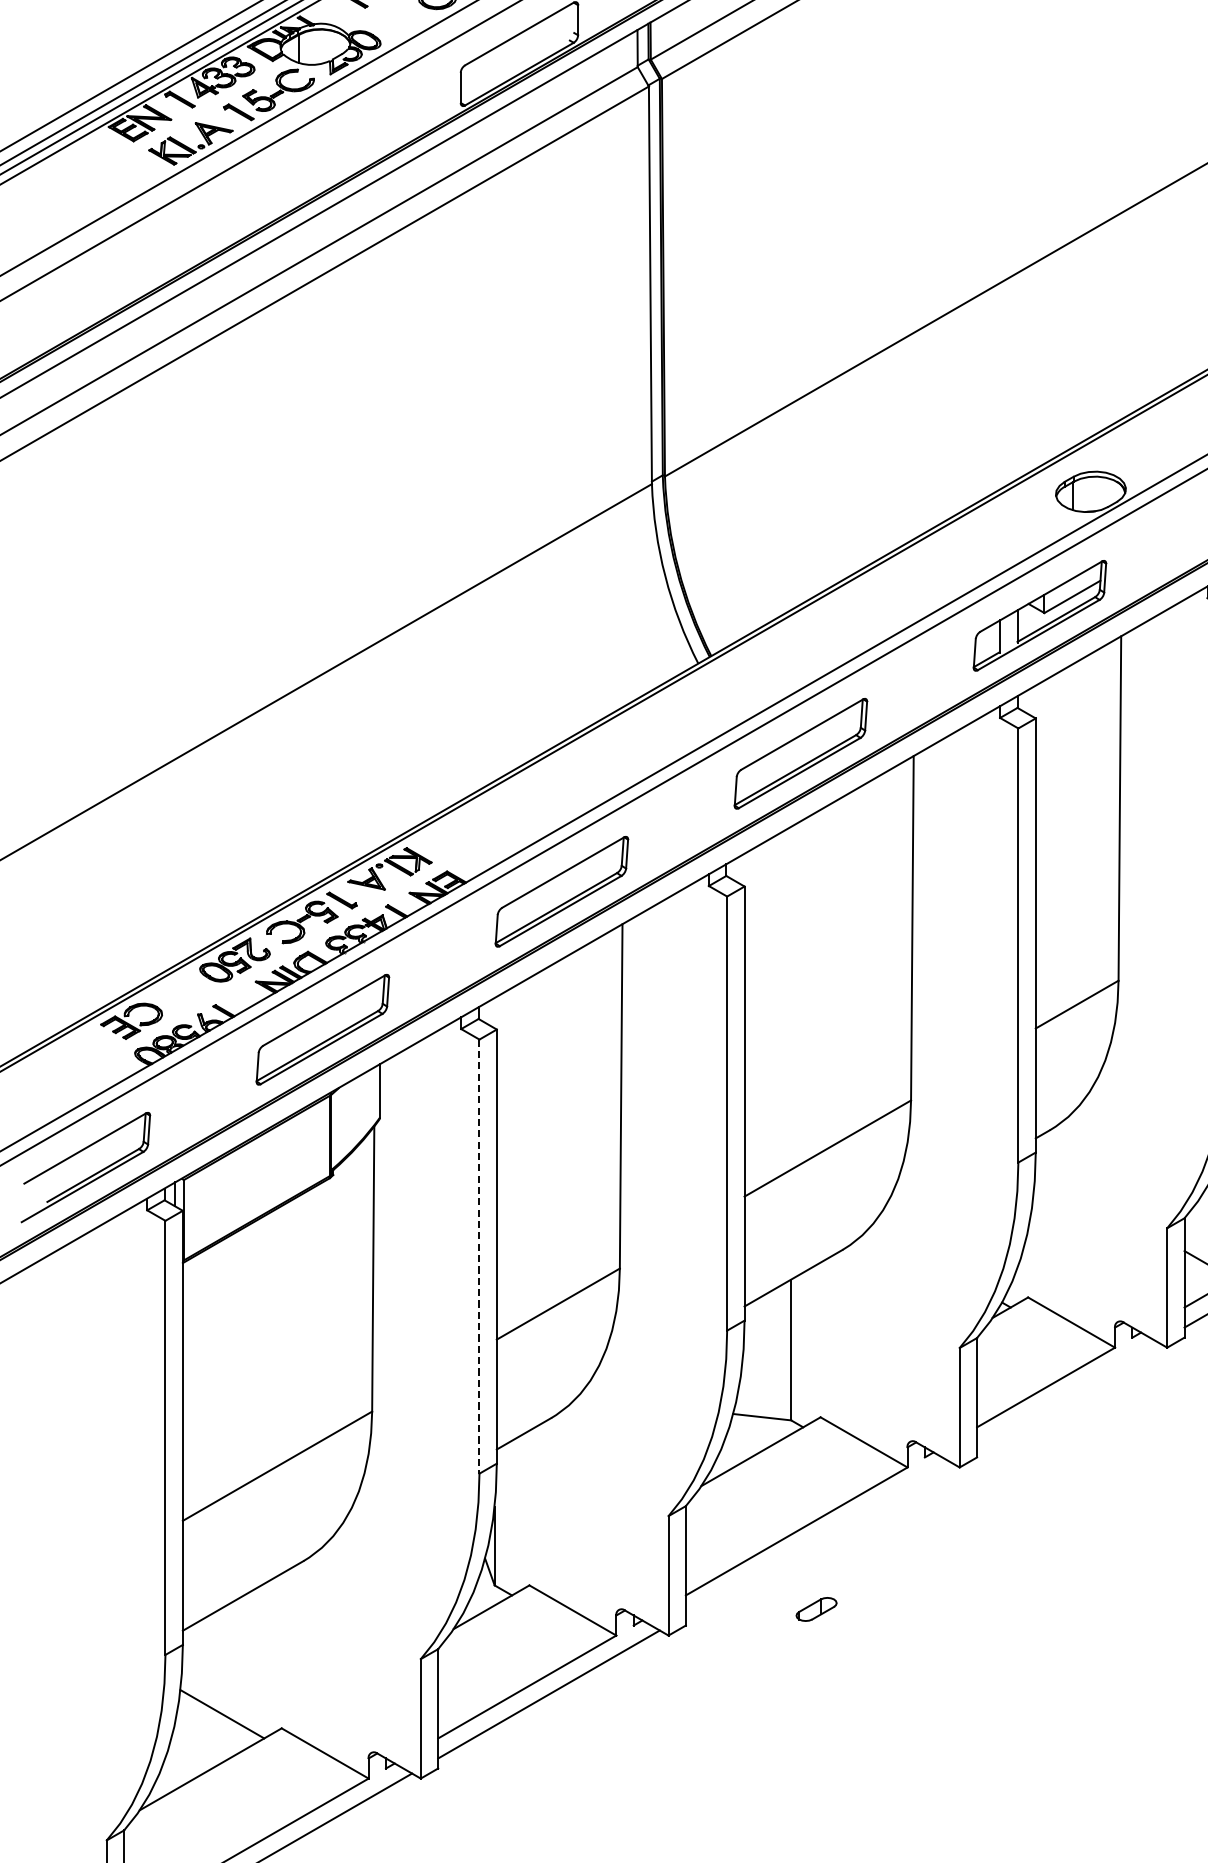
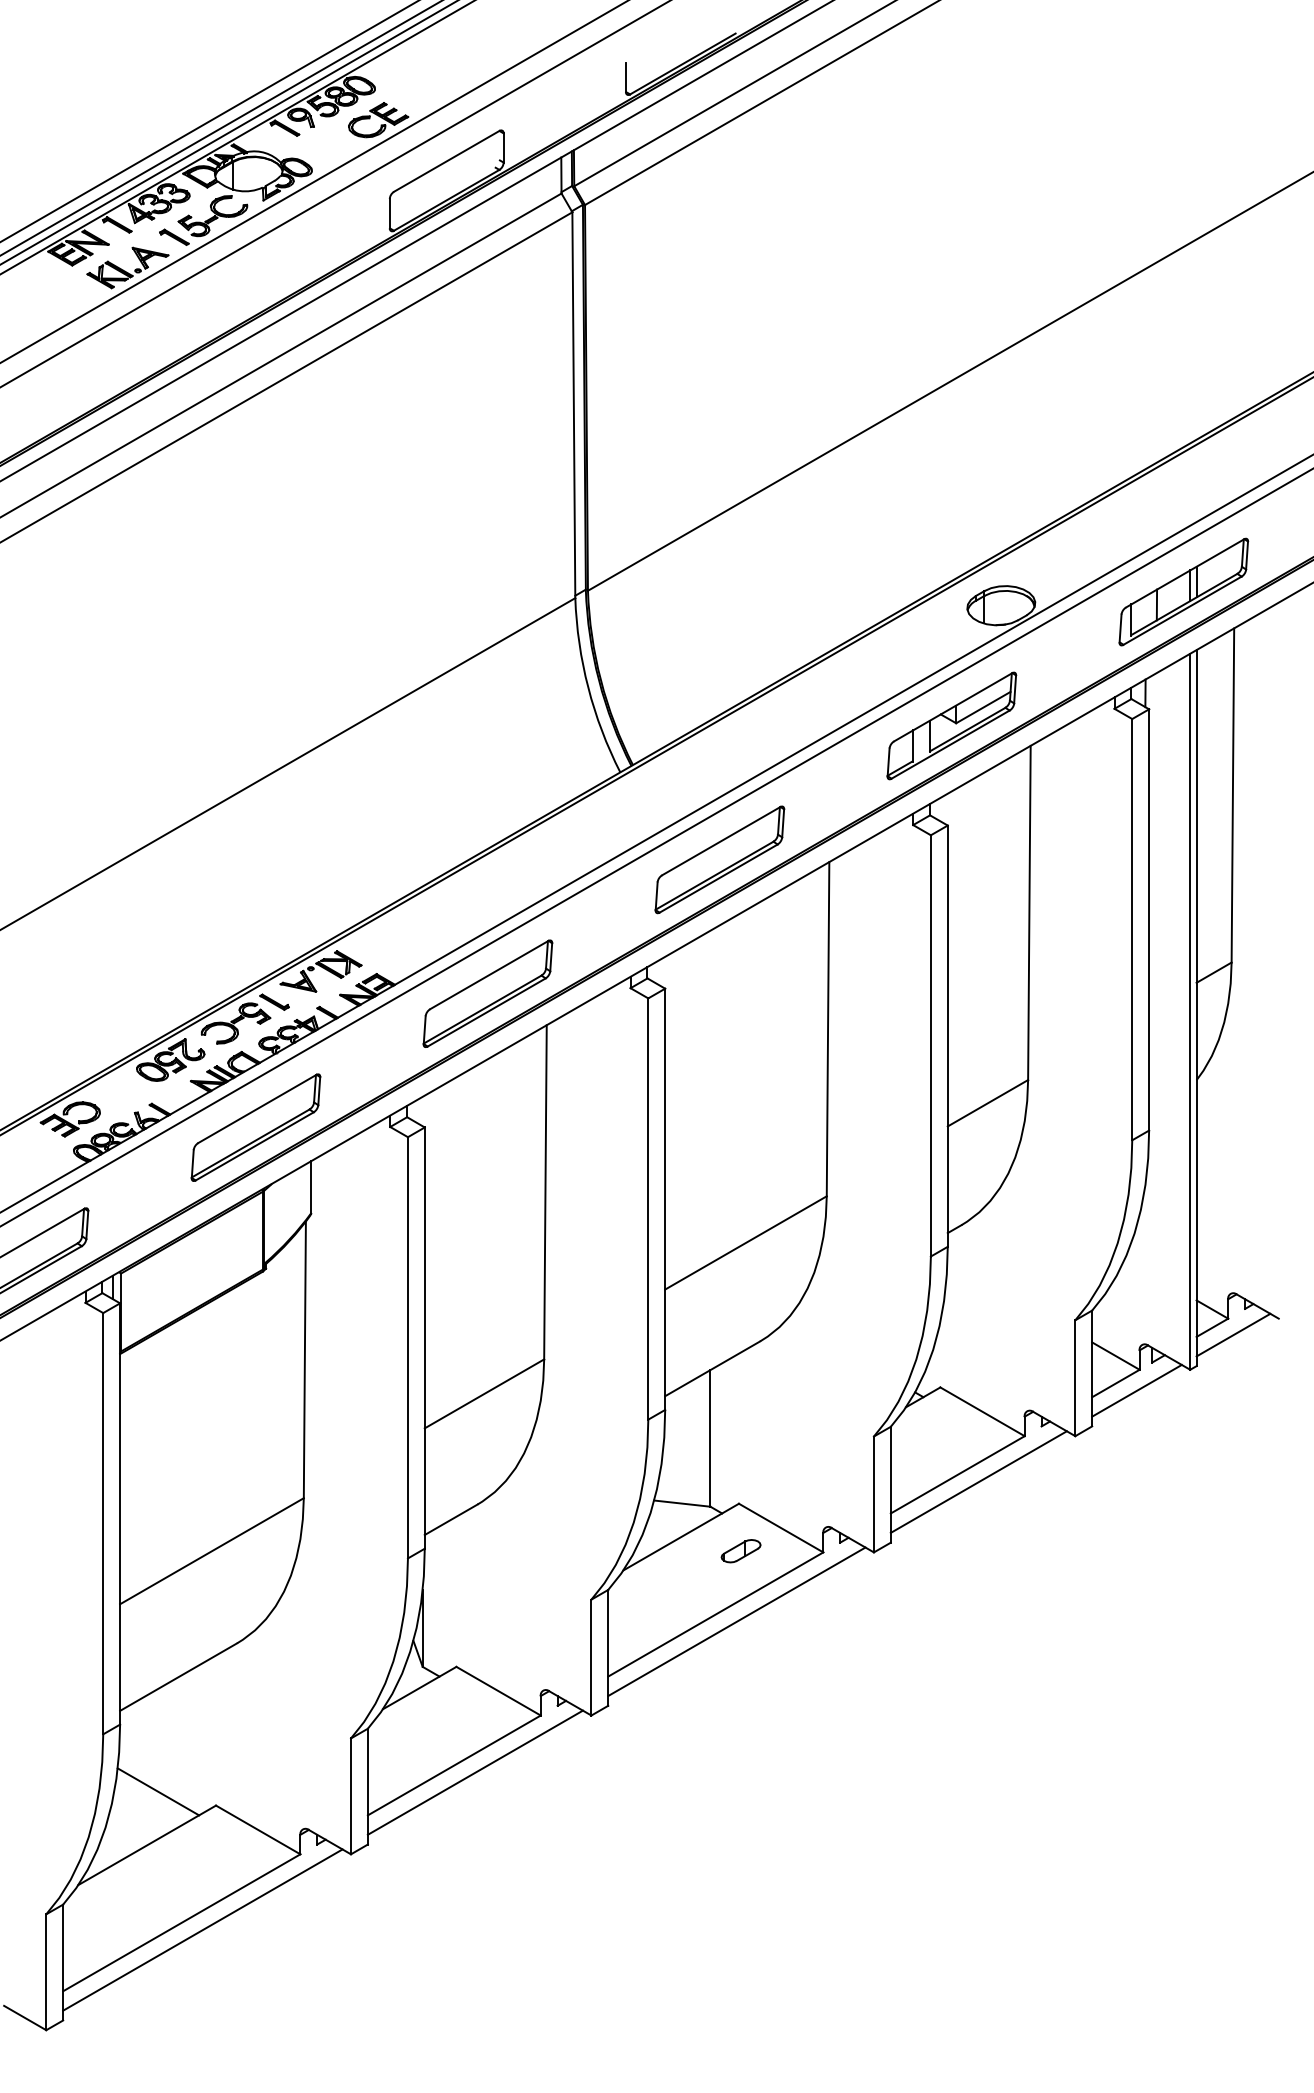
line: (479, 1256) -> (407, 1347), dashed -> solid
line: (1067, 1394) -> (978, 1481), added
line: (818, 1538) -> (736, 1621), added
part: (815, 1609) -> (740, 1551), moved

